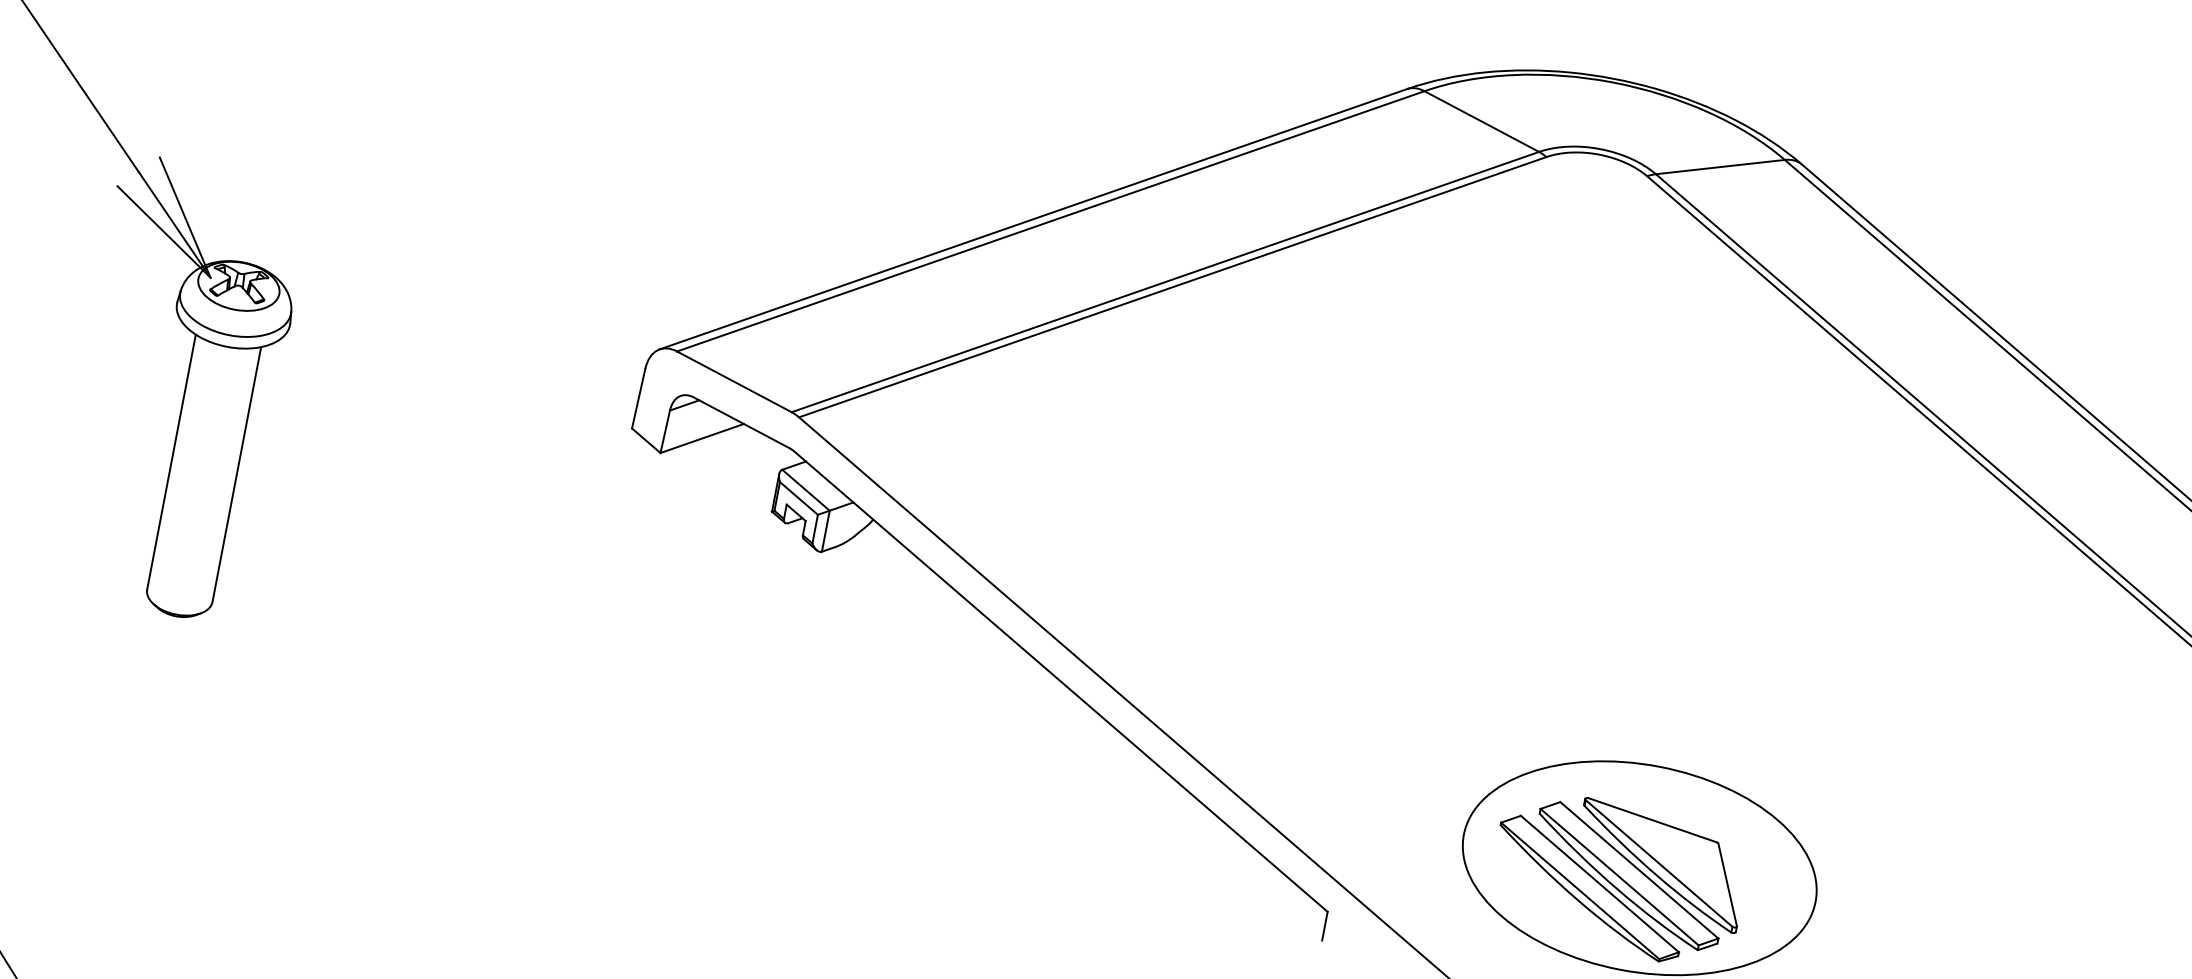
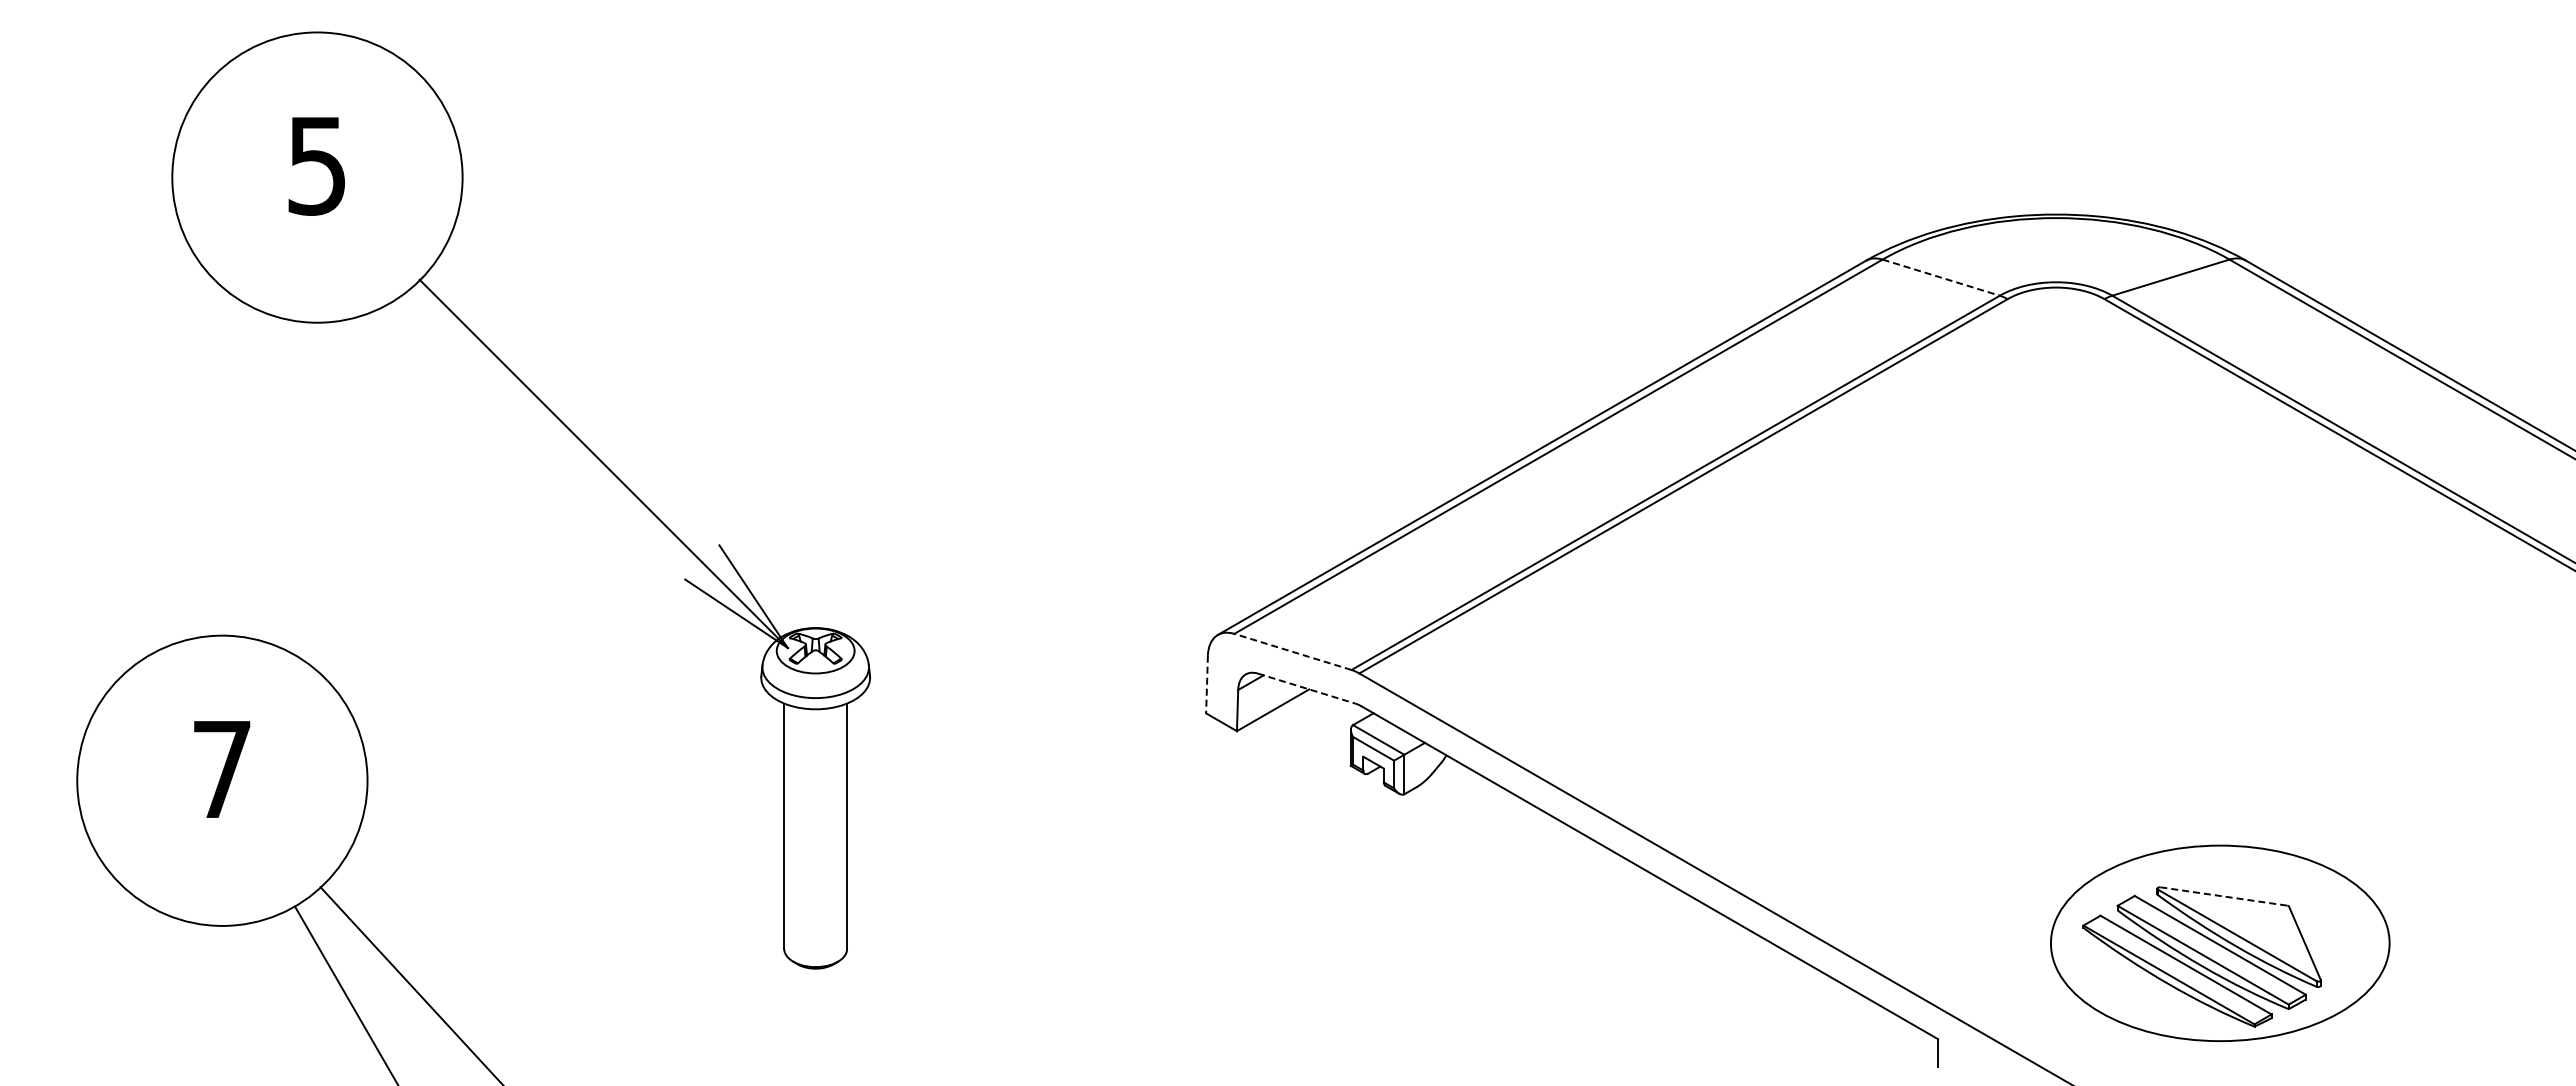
line: (1482, 121) -> (1941, 277), solid -> dashed
line: (734, 381) -> (1292, 651), solid -> dashed
line: (639, 398) -> (1207, 684), solid -> dashed
line: (742, 422) -> (1307, 688), solid -> dashed
line: (1653, 820) -> (2224, 896), solid -> dashed

